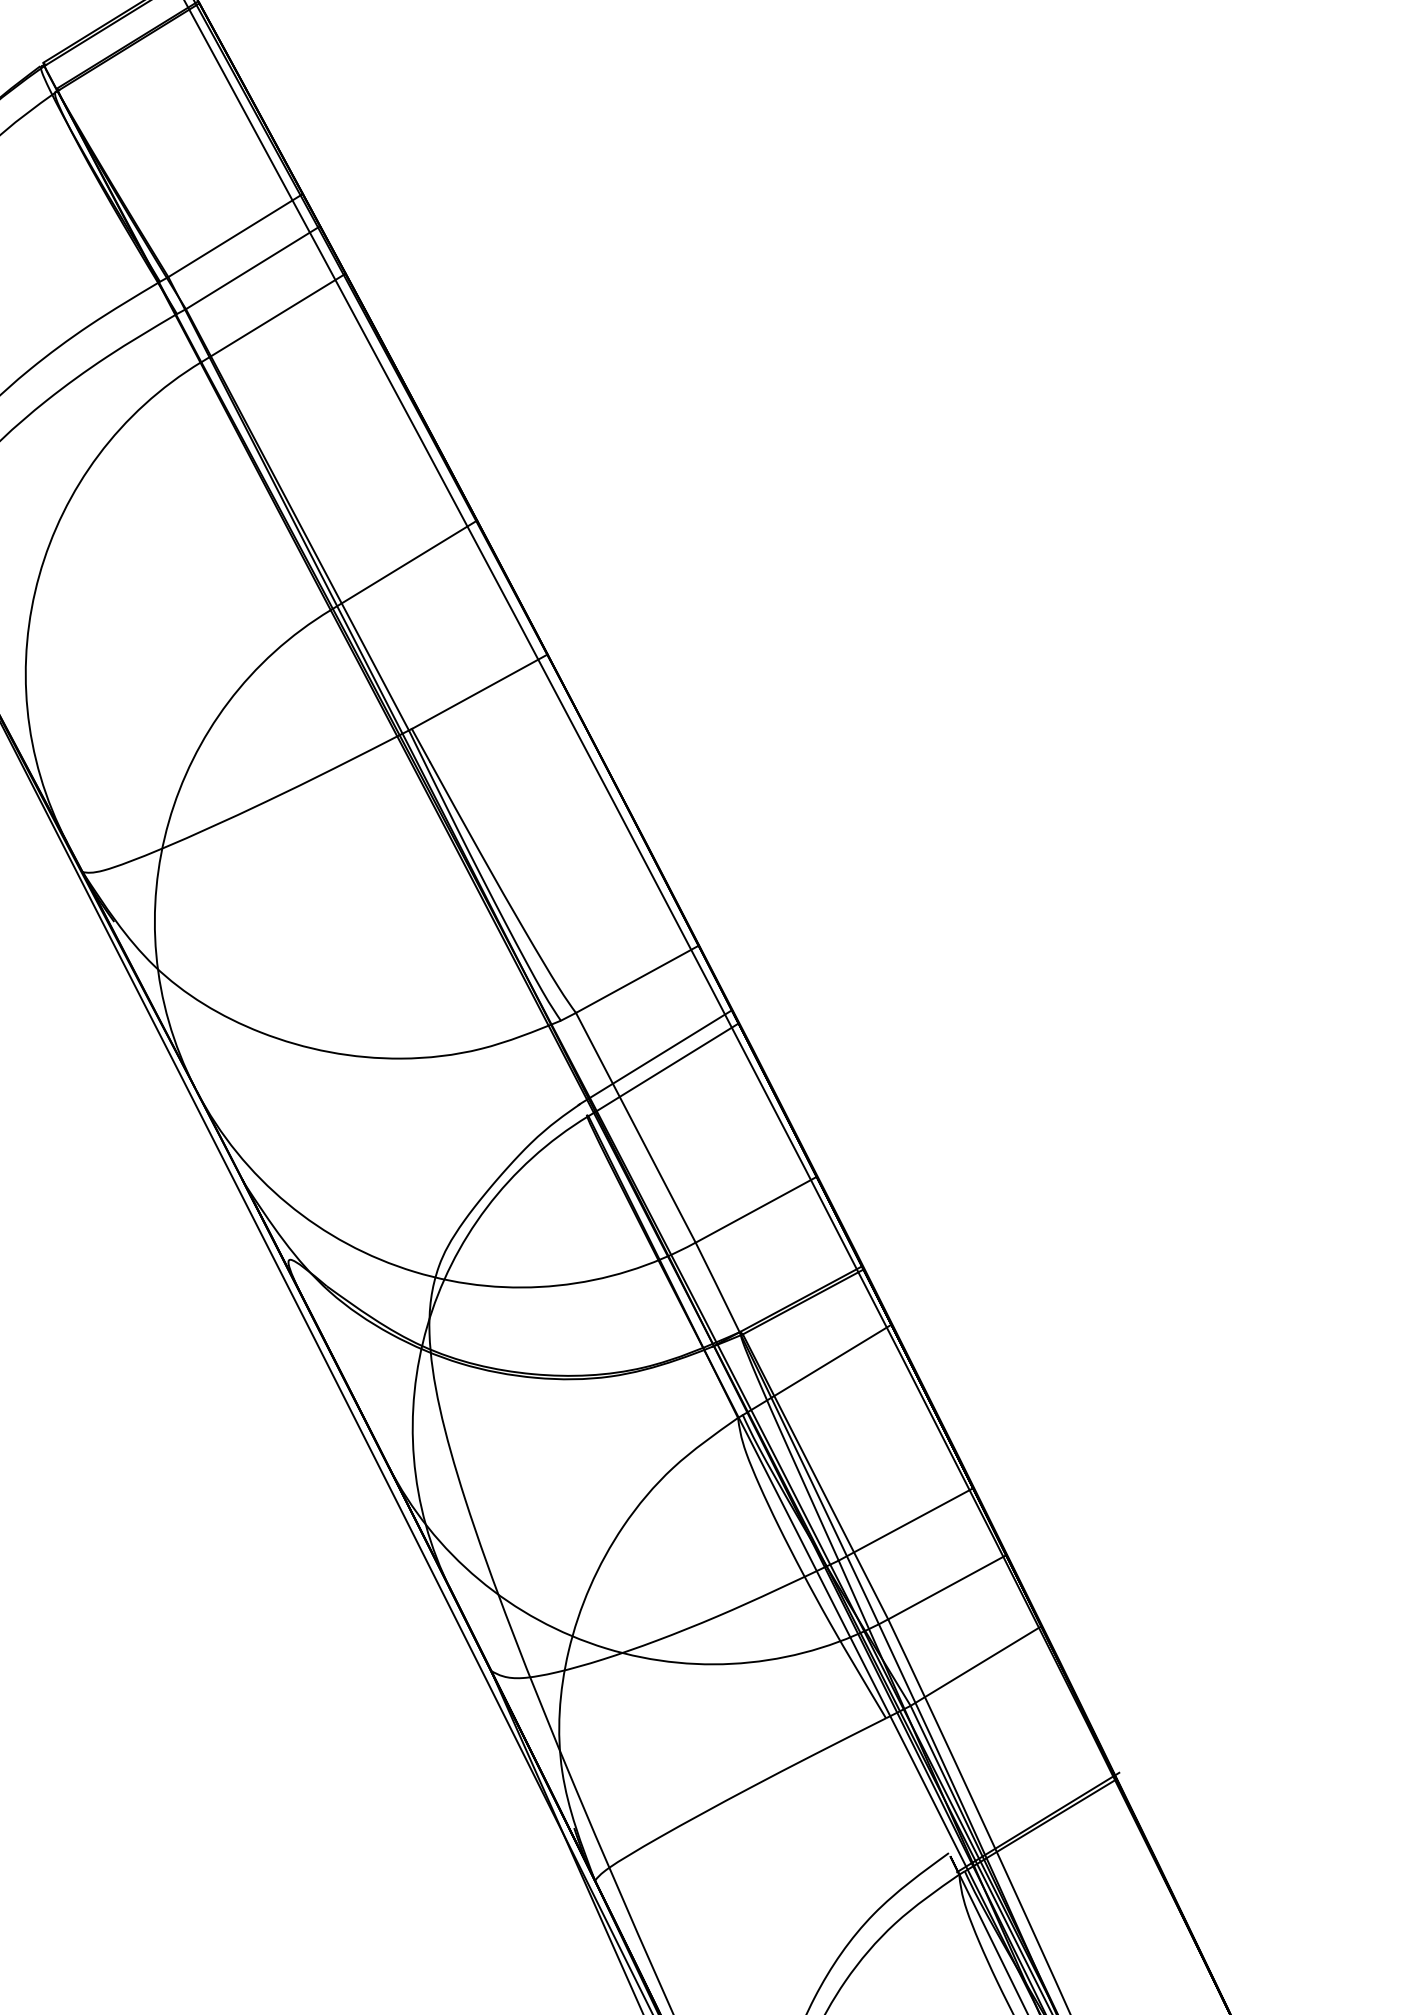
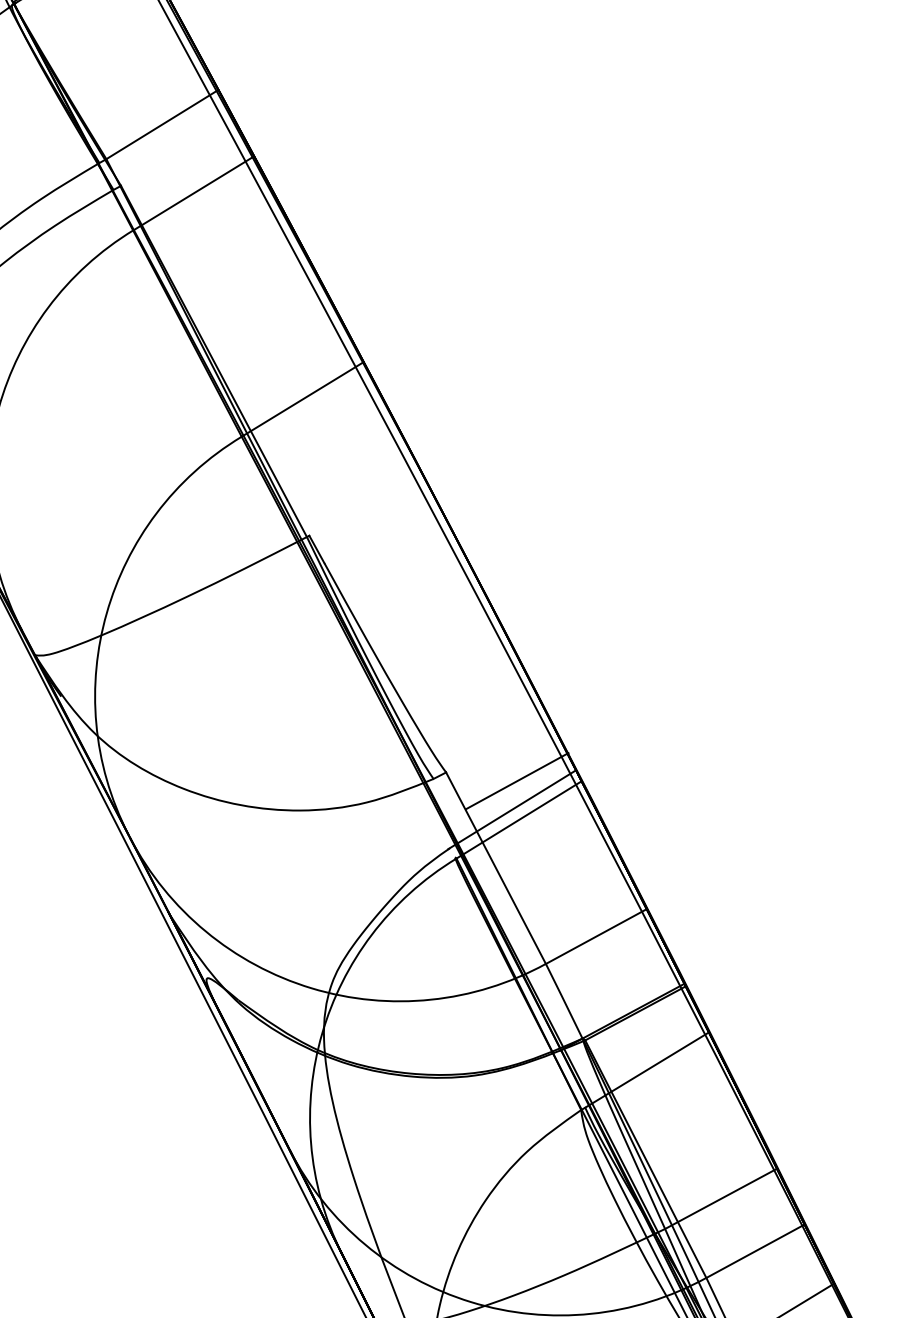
line: (252, 267) -> (176, 151), removed
line: (479, 691) -> (365, 504), removed
line: (637, 978) -> (517, 780), moved

